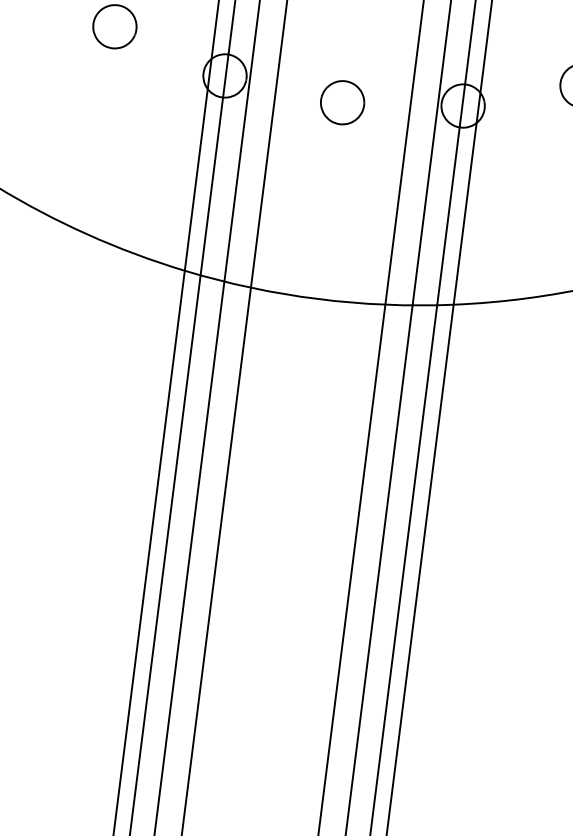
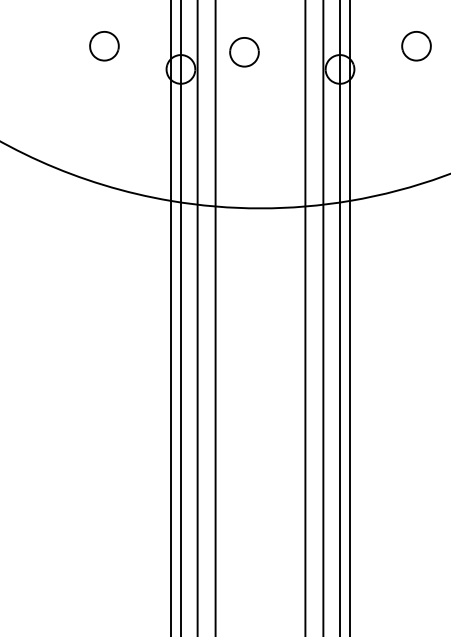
part: (342, 103) -> (244, 52), moved

